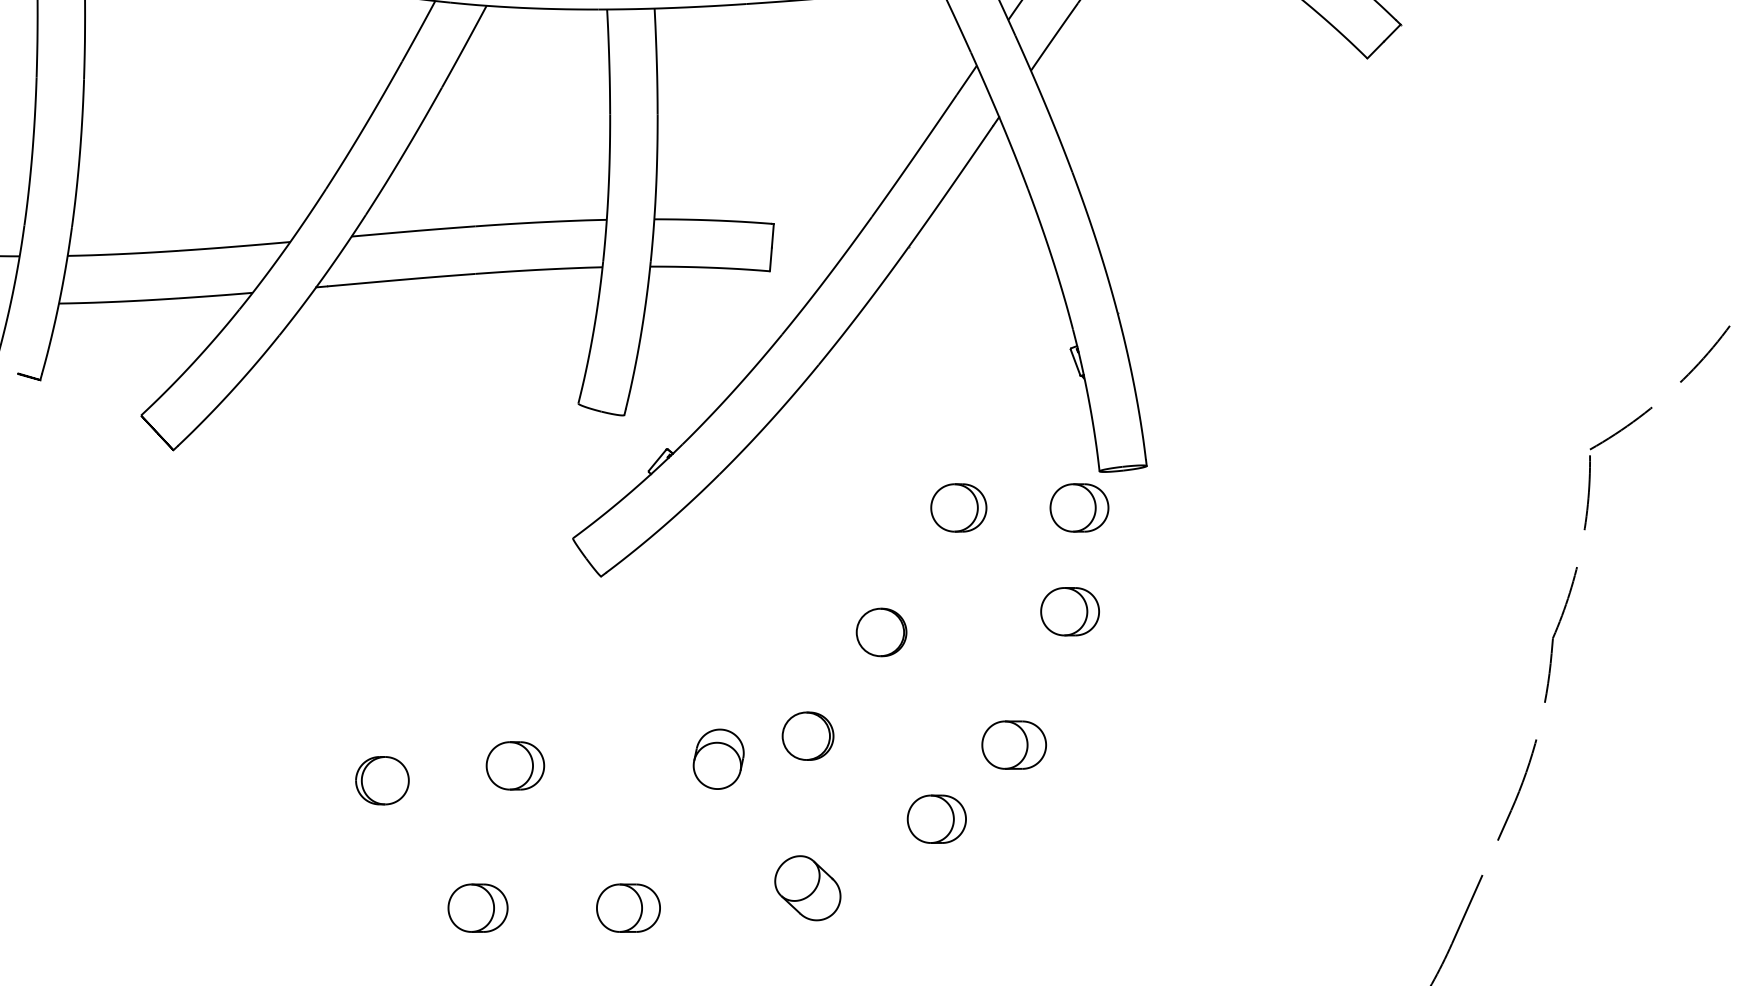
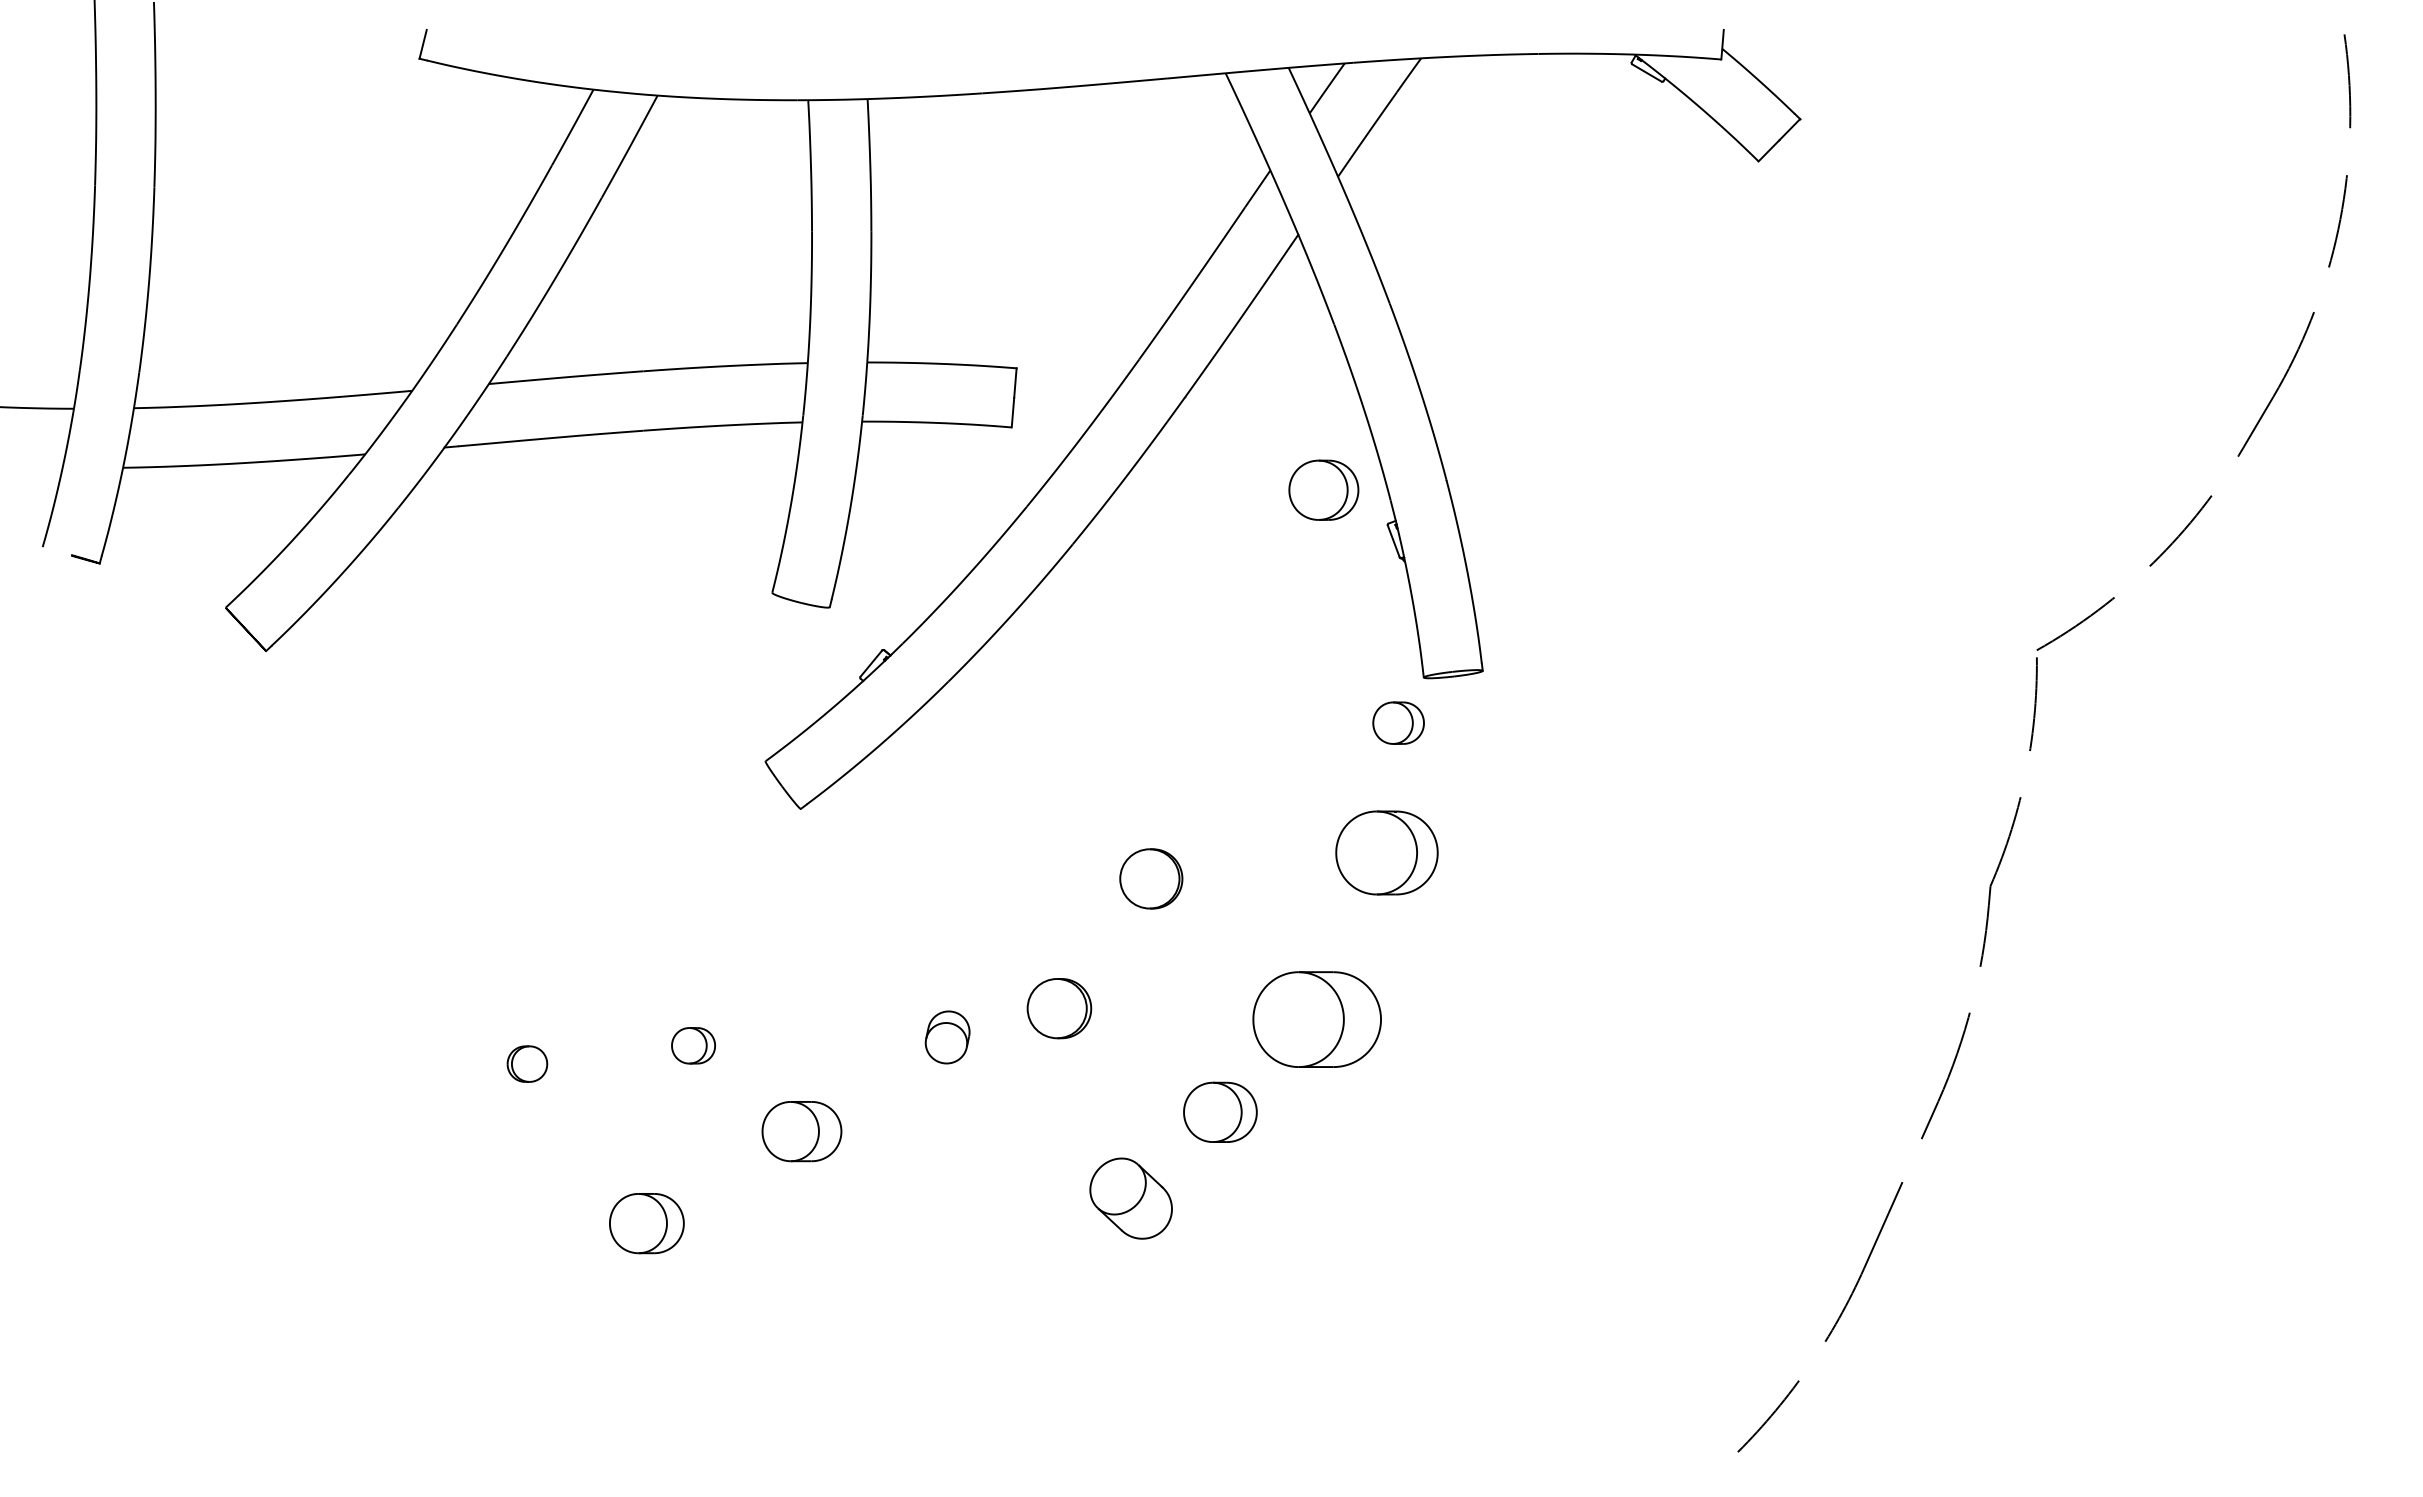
part: (958, 507) -> (1323, 489), moved
part: (1079, 507) -> (1398, 722), size x0.7
part: (1069, 611) -> (1386, 852), size x1.4
part: (1013, 744) -> (1316, 1019), size x1.6
part: (718, 759) -> (947, 1037), size x0.7
part: (515, 765) -> (693, 1045), size x0.6
part: (382, 780) -> (527, 1063), size x0.6
part: (807, 888) -> (1130, 1198), moved
part: (628, 908) -> (801, 1131), moved

